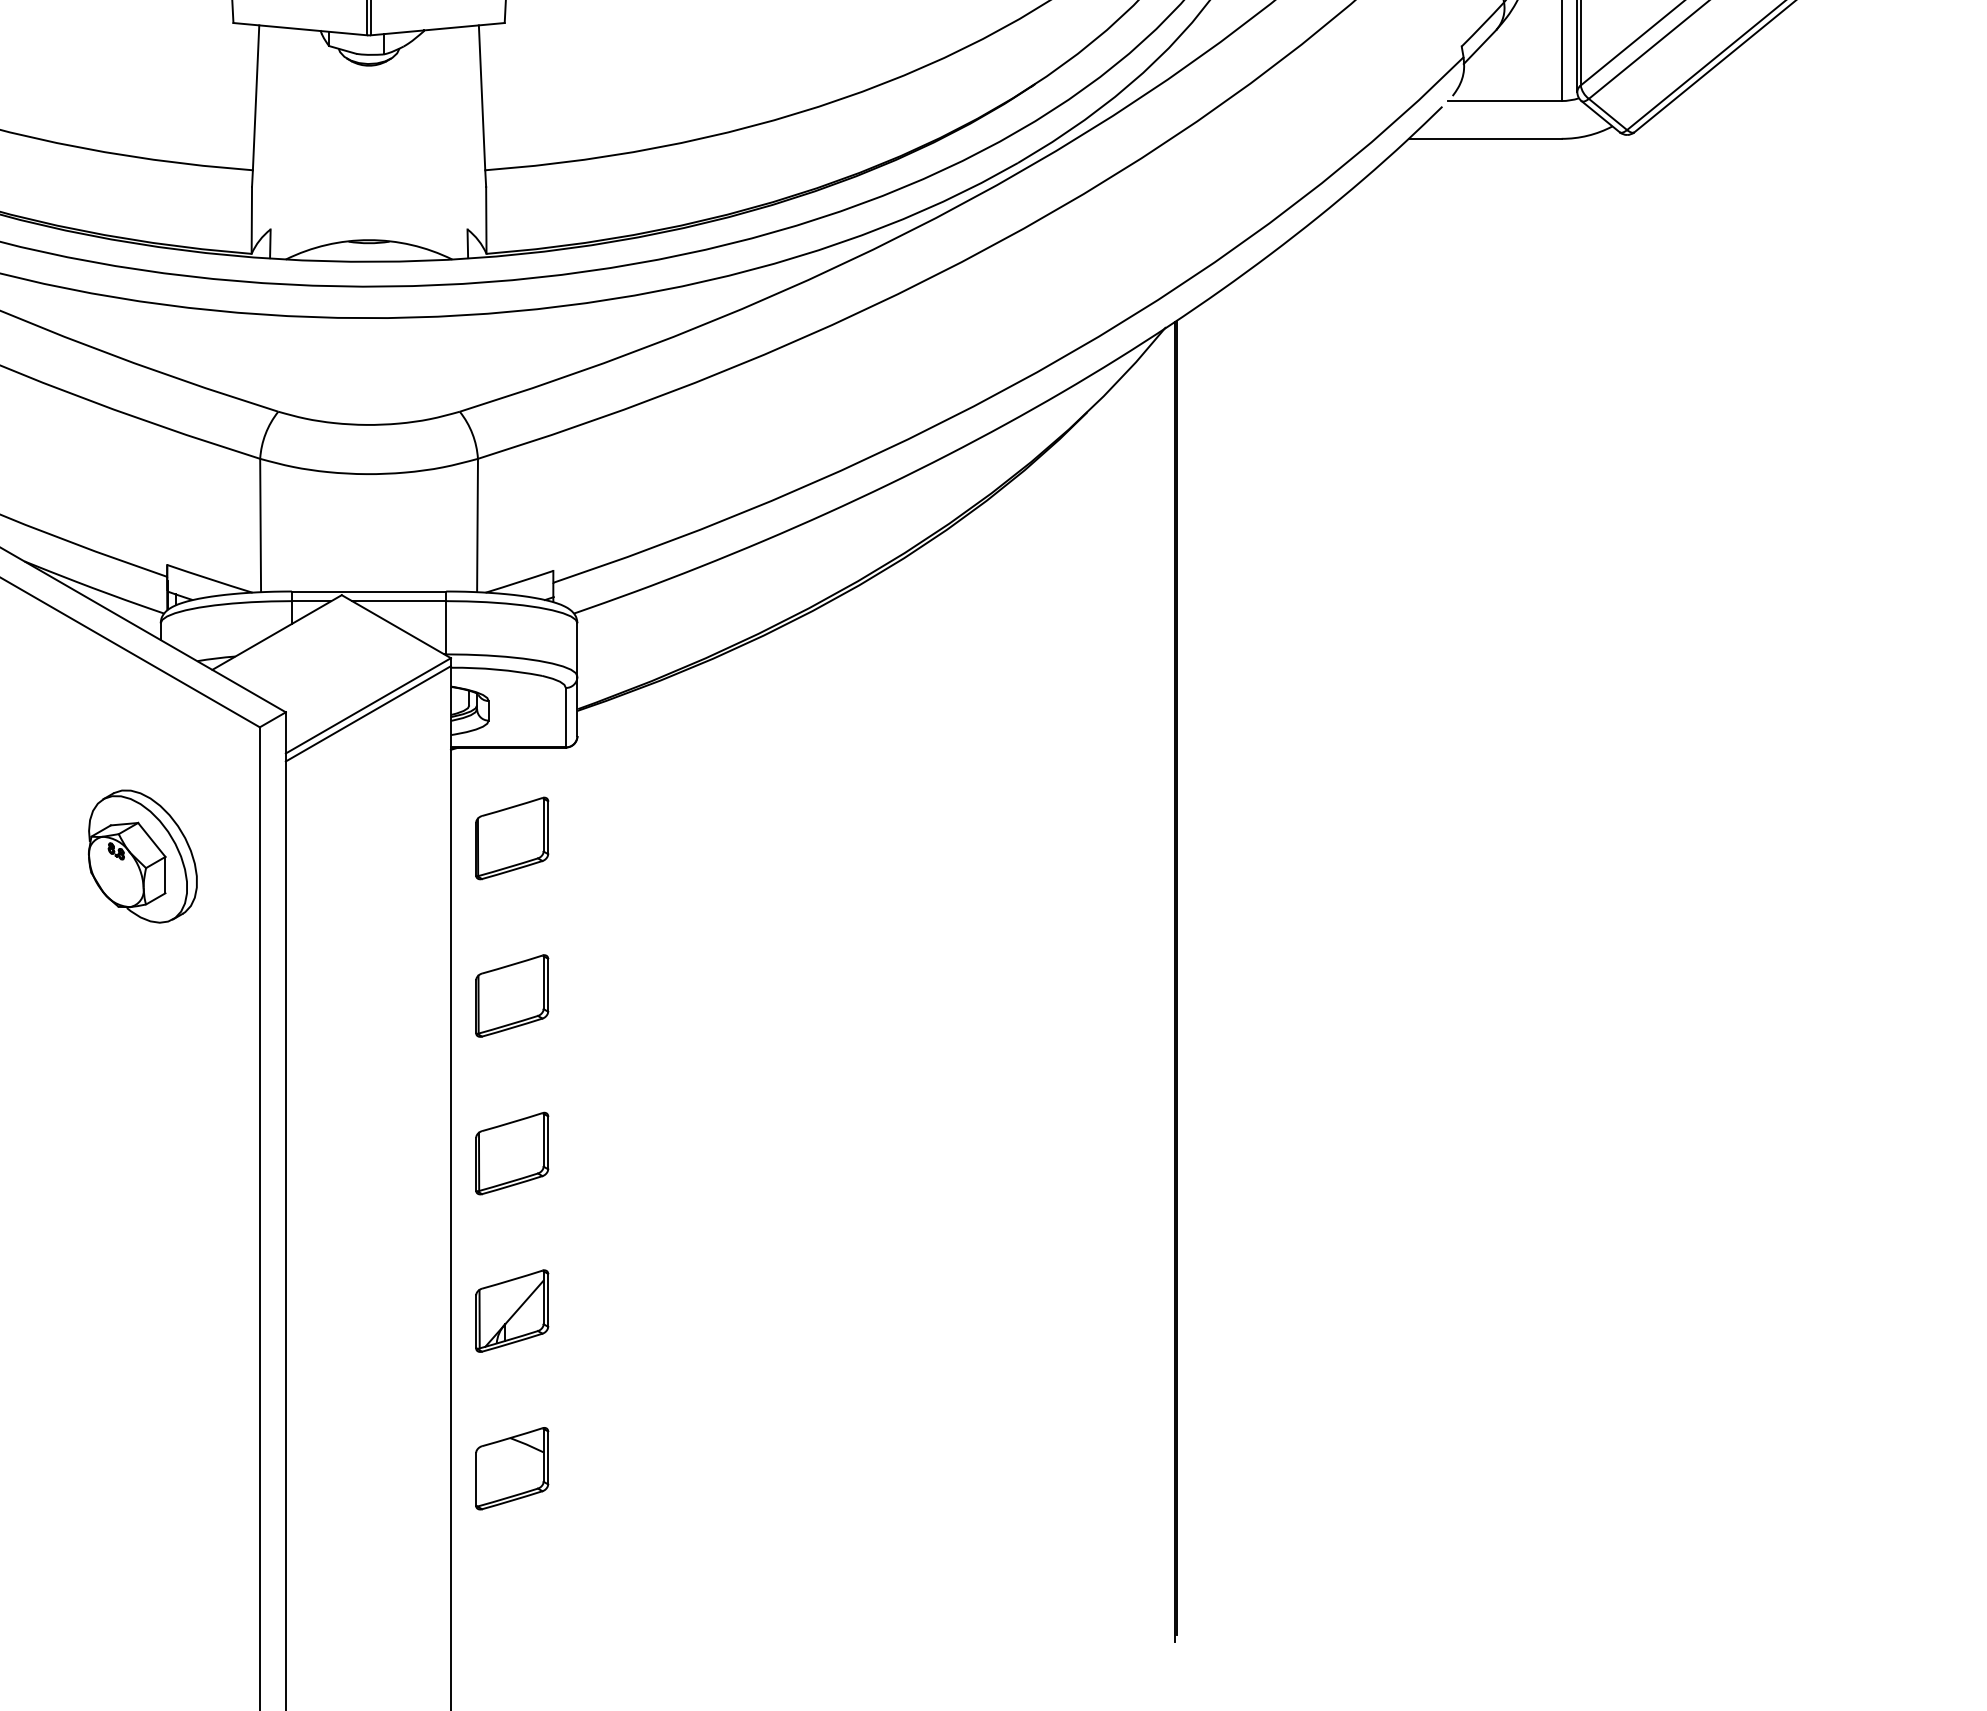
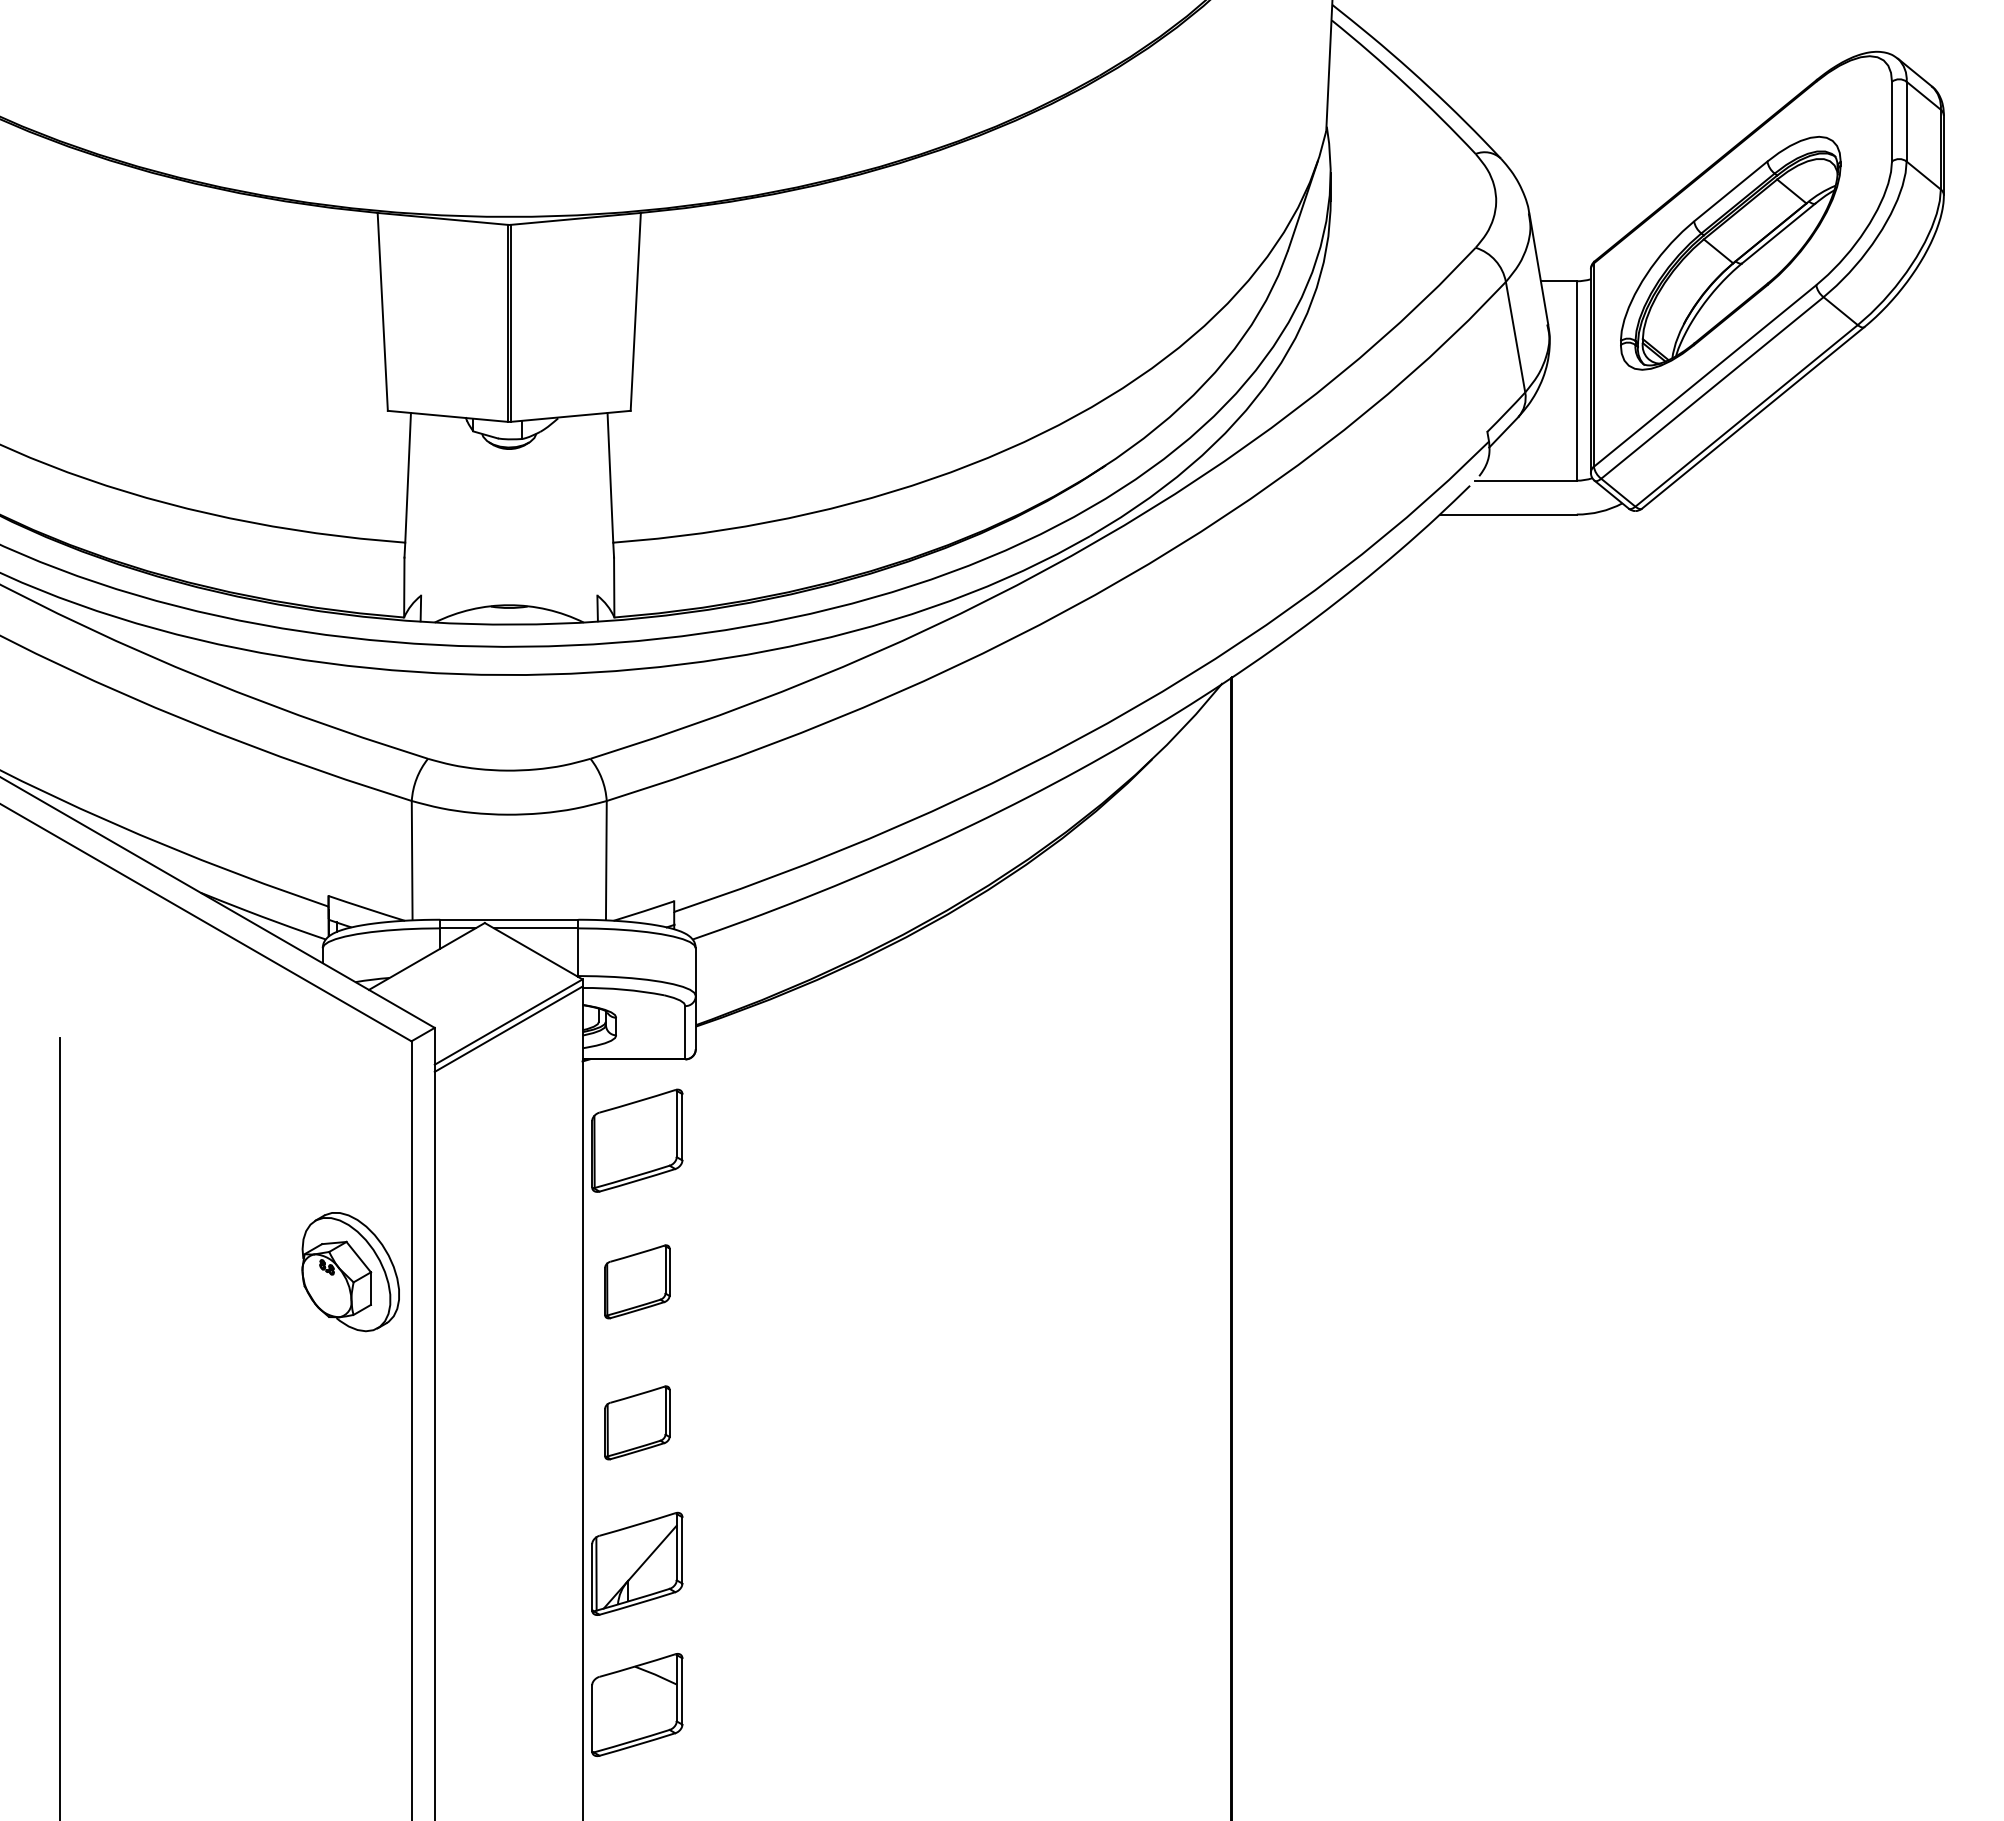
part: (512, 838) -> (637, 1140), size x1.4
part: (142, 857) -> (350, 1272), moved
part: (512, 1310) -> (637, 1563), size x1.4
part: (512, 1468) -> (637, 1704), size x1.4

